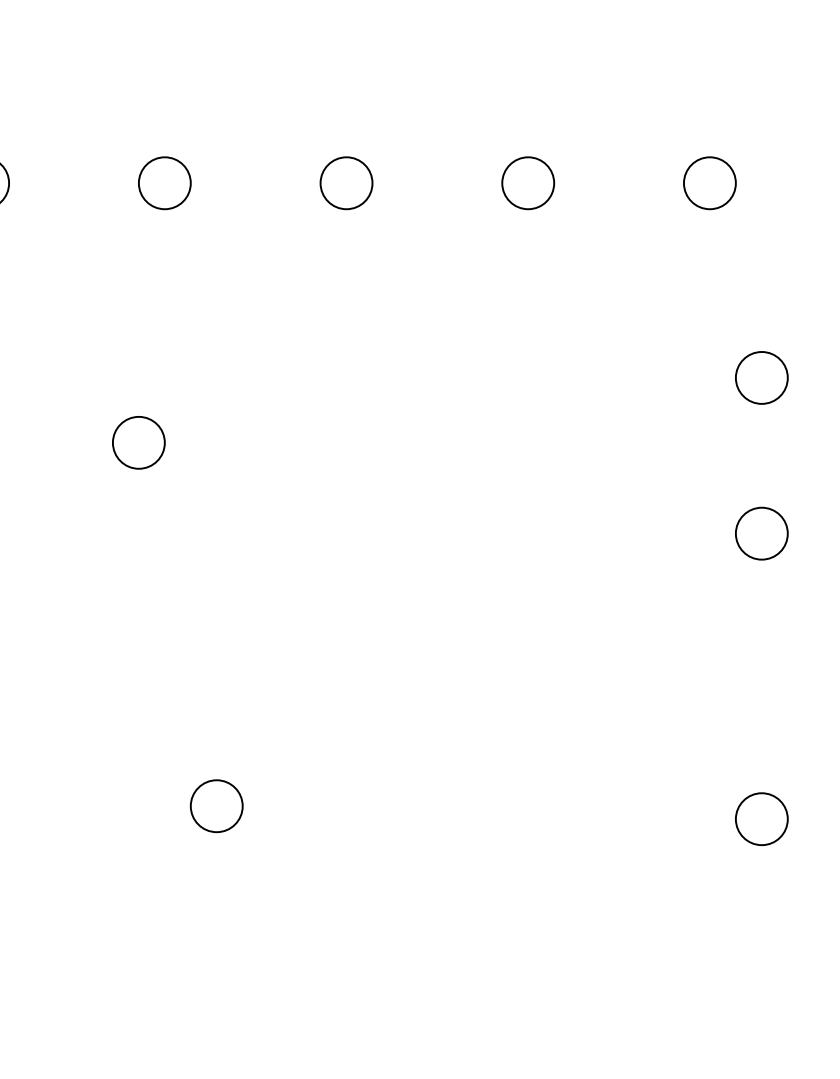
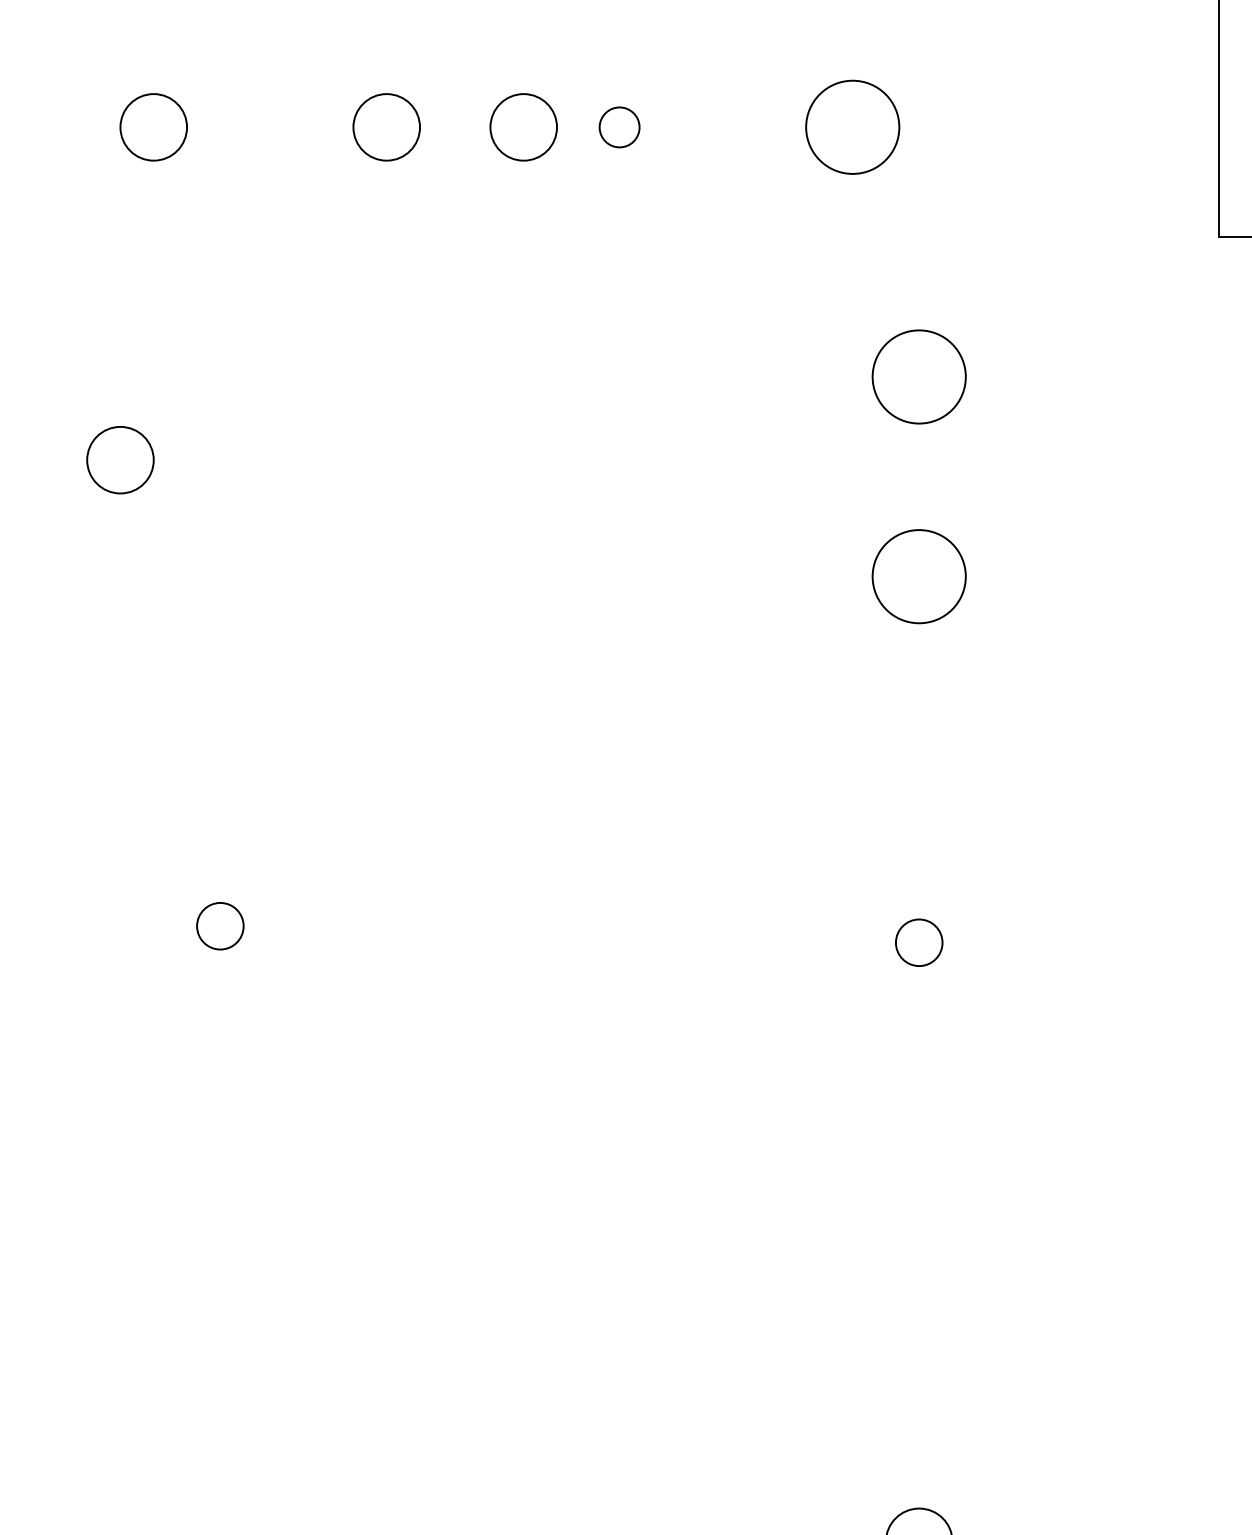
circle: (453, 183) -> (523, 127), added
circle: (528, 183) -> (619, 127), size x0.6
circle: (709, 183) -> (852, 127), size x1.4
circle: (761, 377) -> (918, 376), size x1.4
circle: (761, 533) -> (918, 576), size x1.4
circle: (216, 806) -> (220, 926), size x0.7
circle: (761, 818) -> (918, 942), size x0.7

